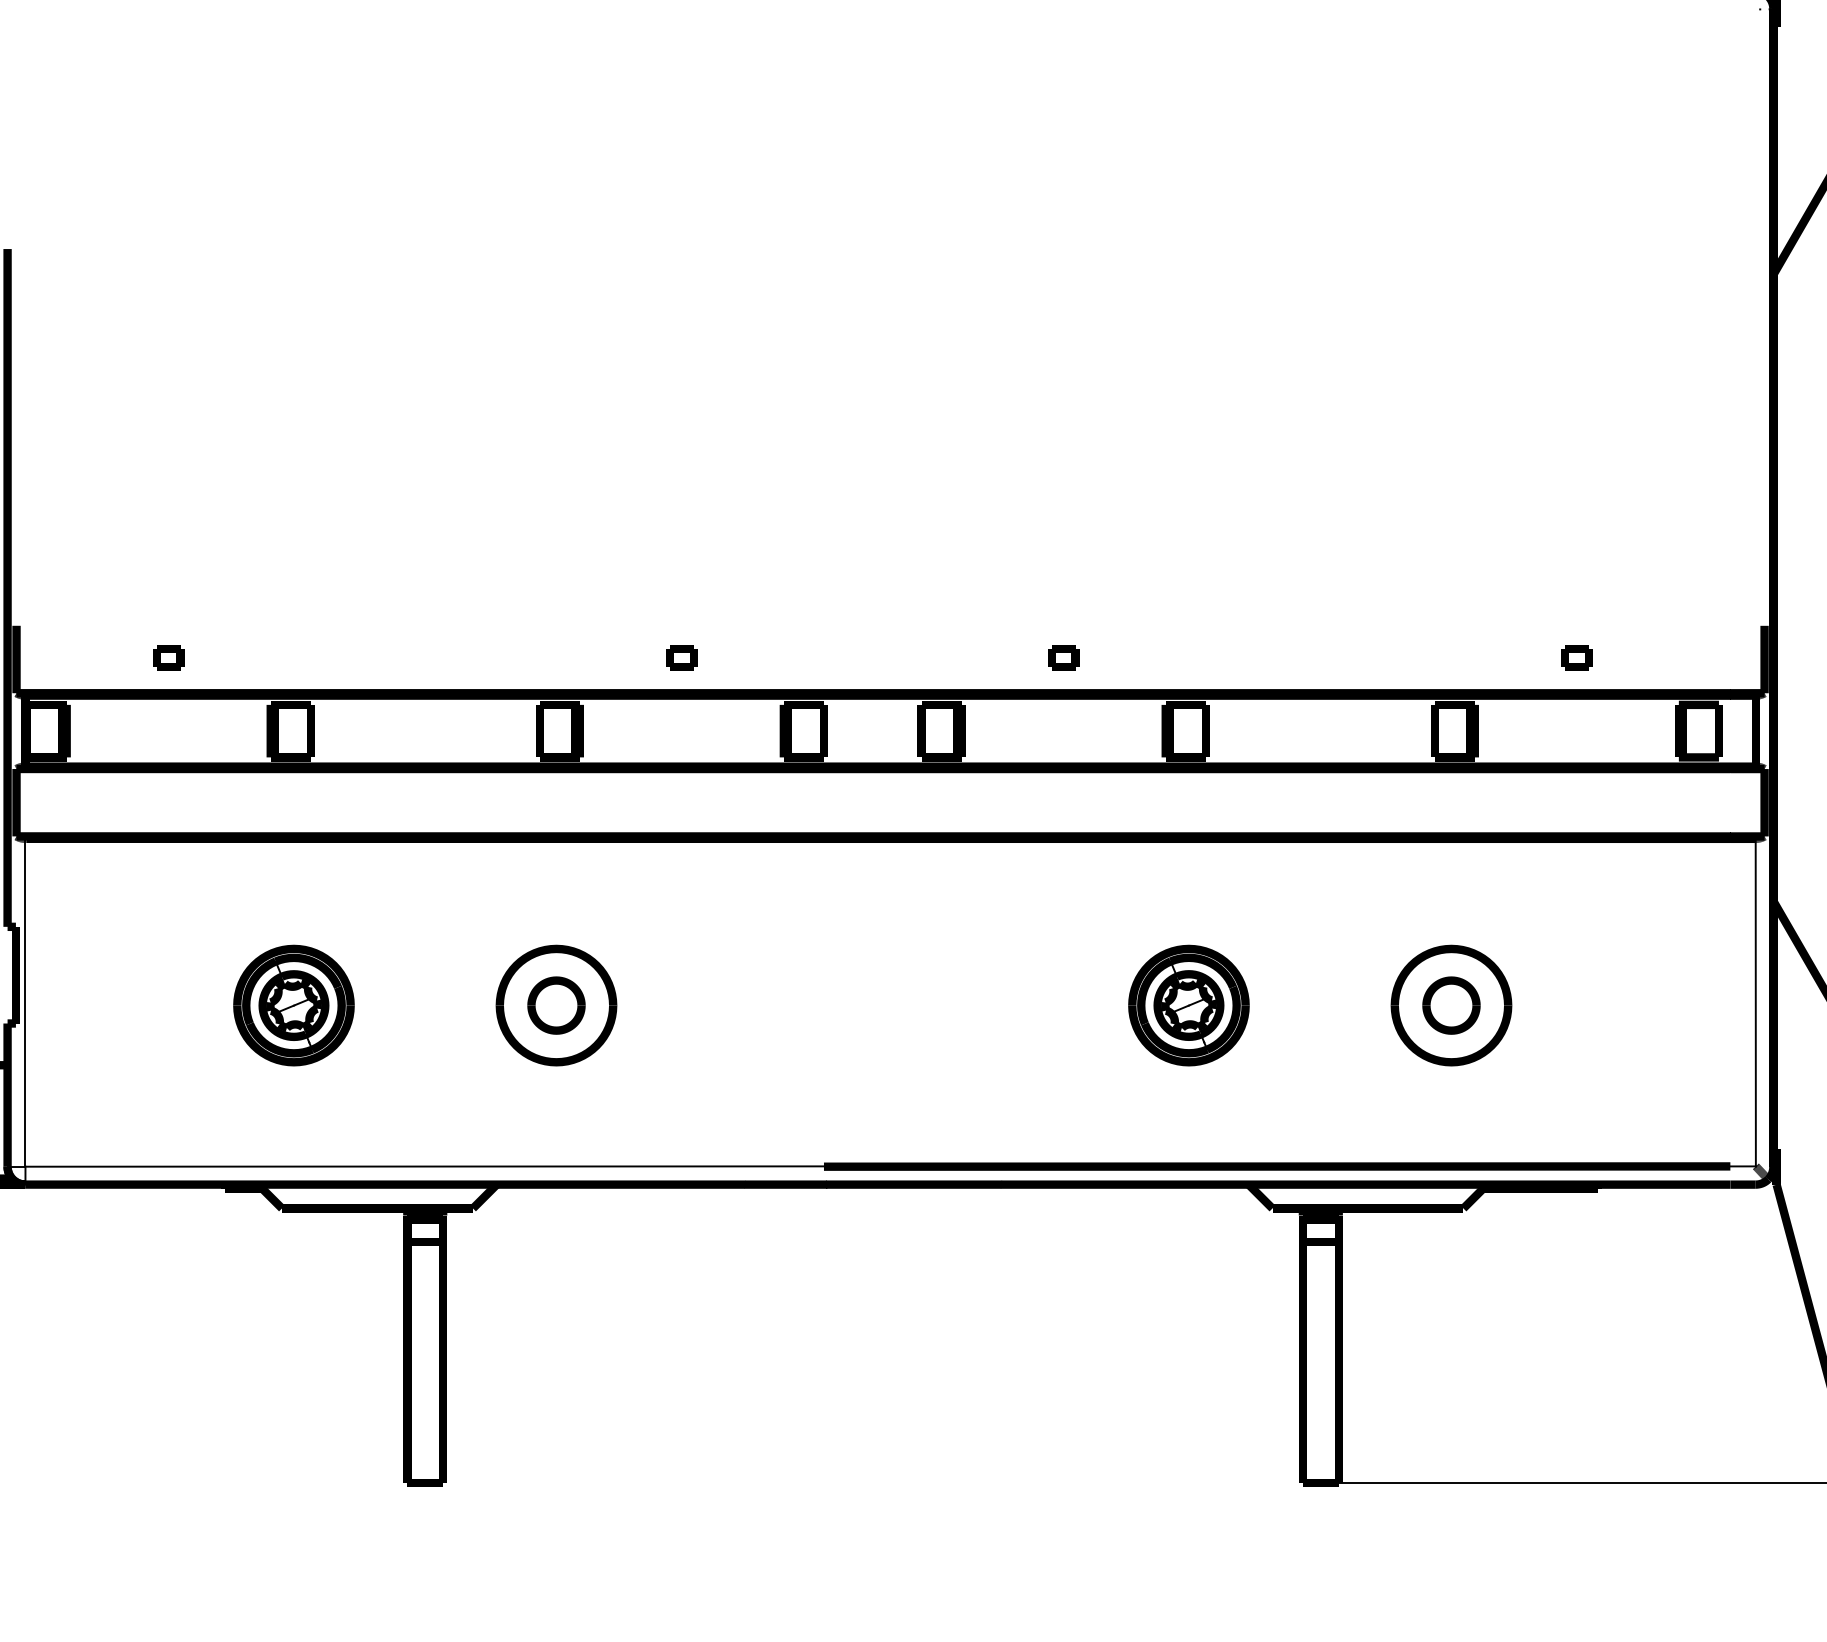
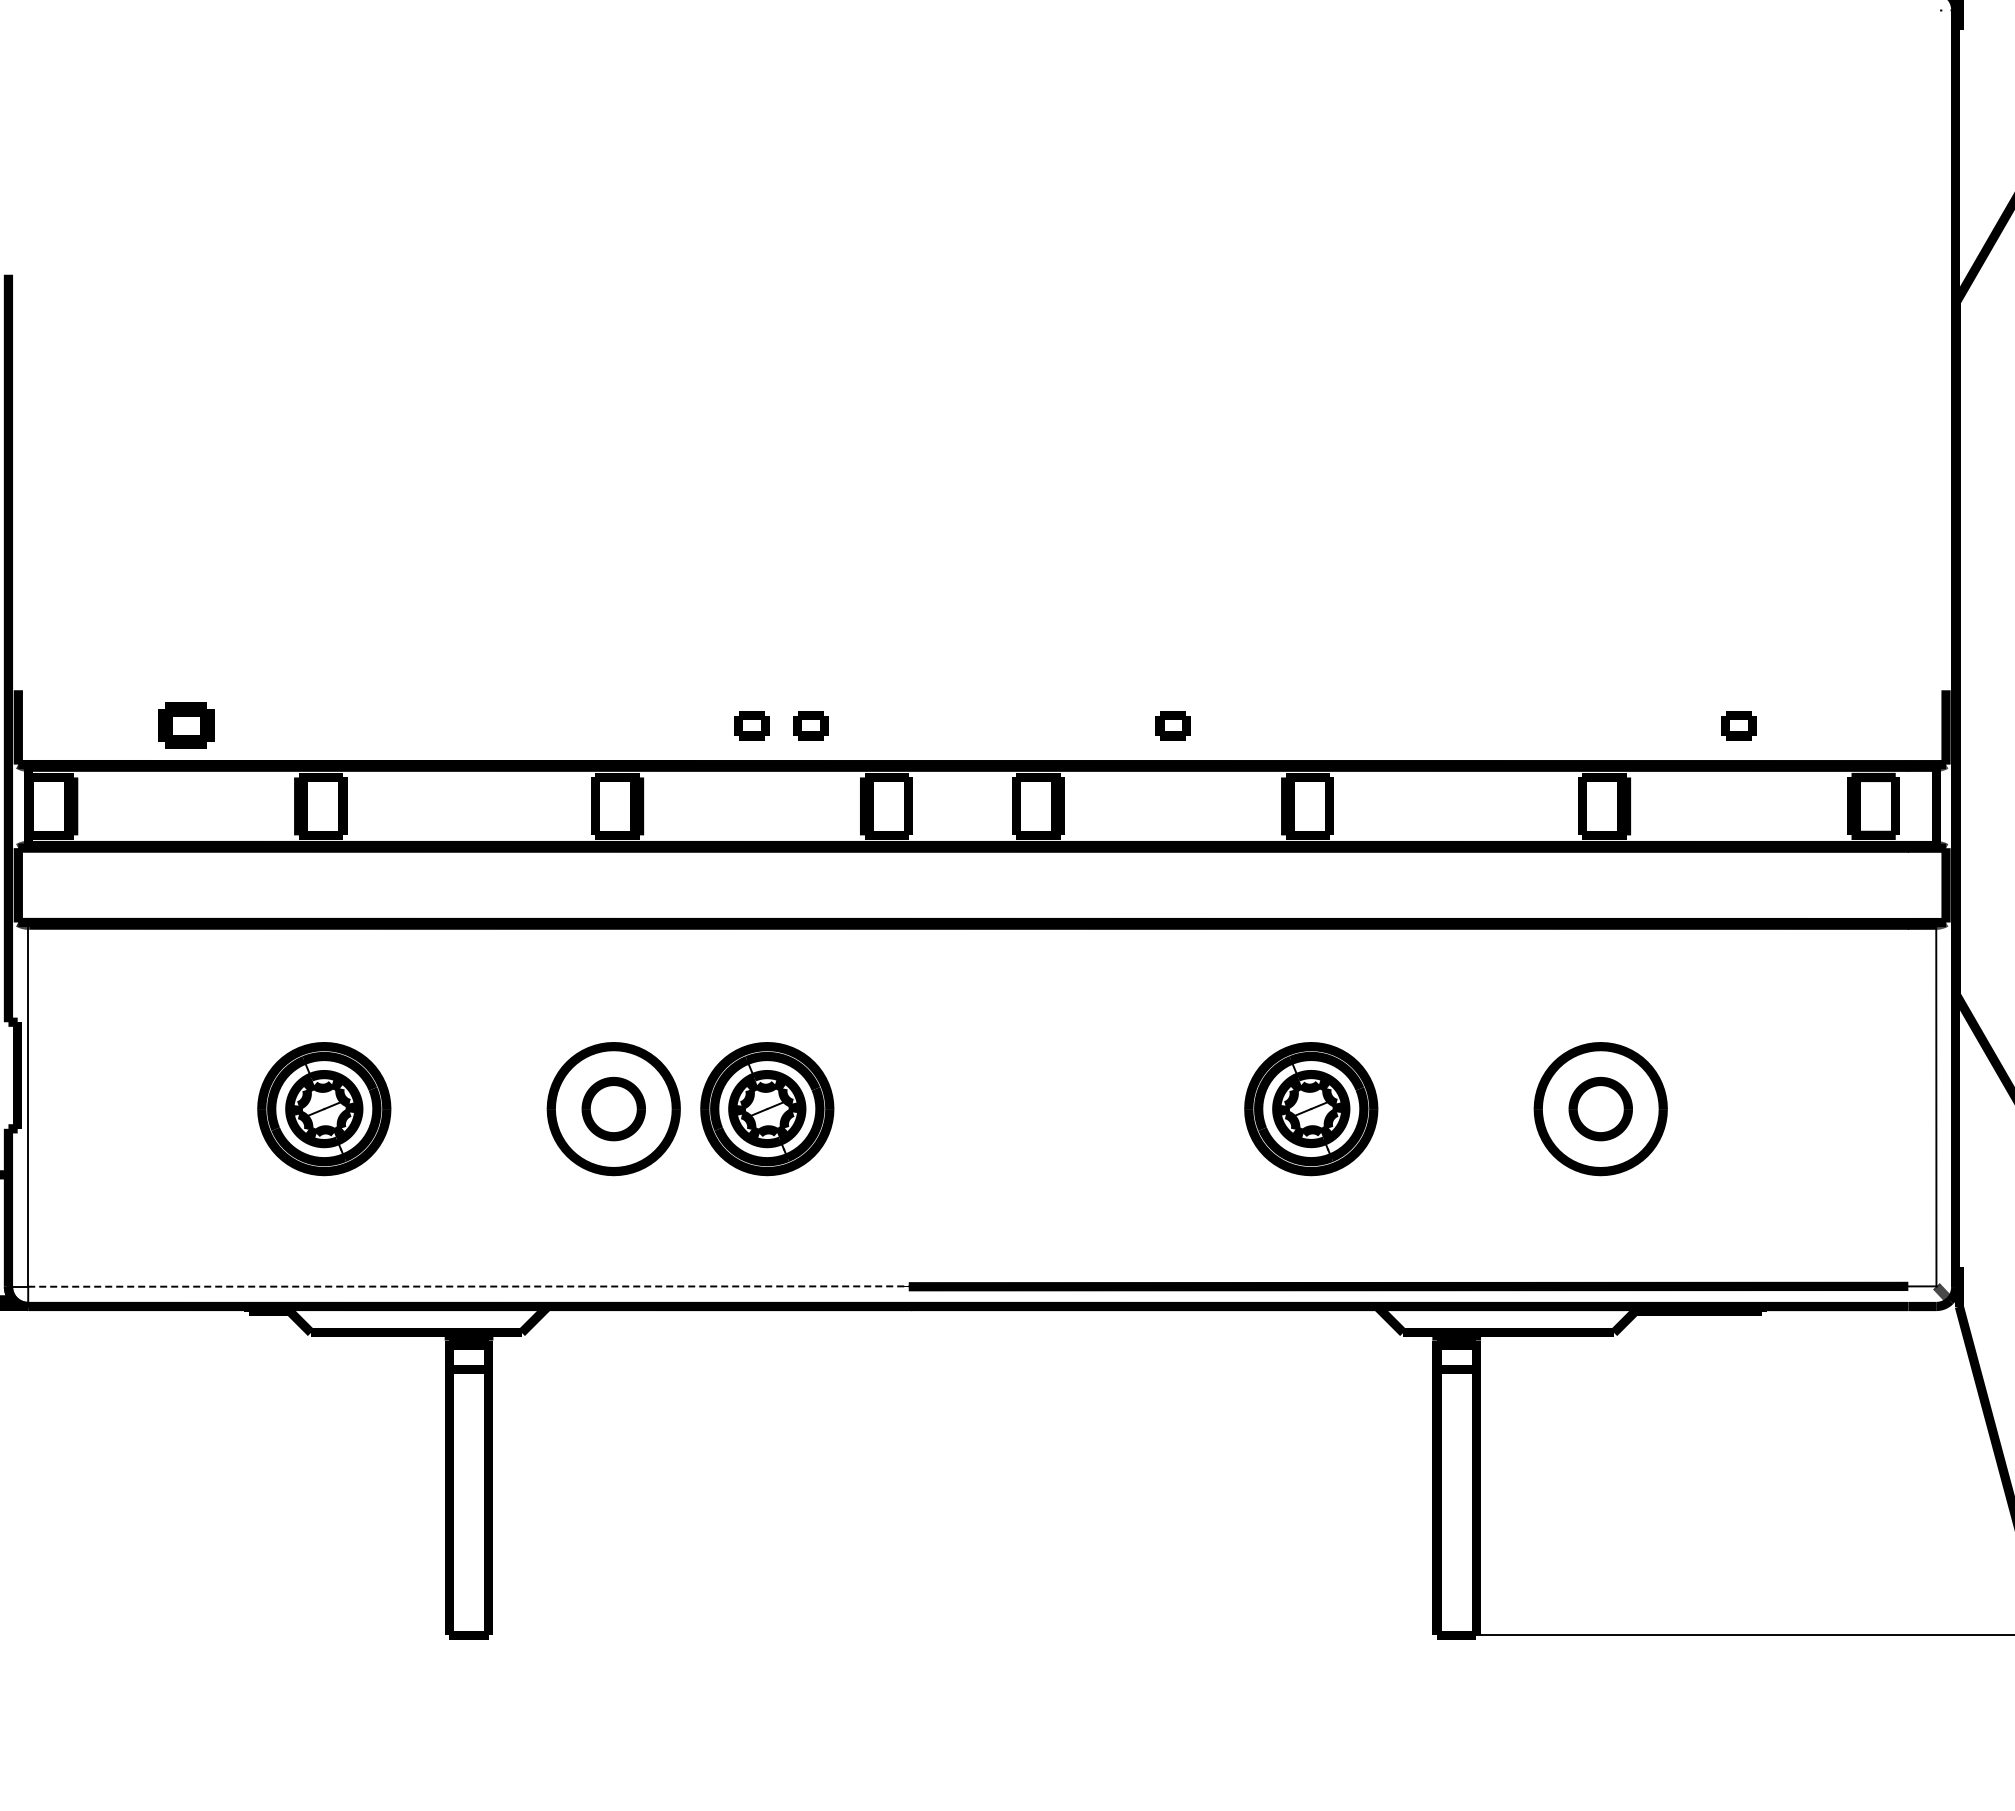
part: (168, 657) -> (185, 725), size x1.6
part: (734, 657) -> (810, 725), added
part: (695, 1005) -> (767, 1109), added
line: (424, 1166) -> (468, 1286), solid -> dashed

